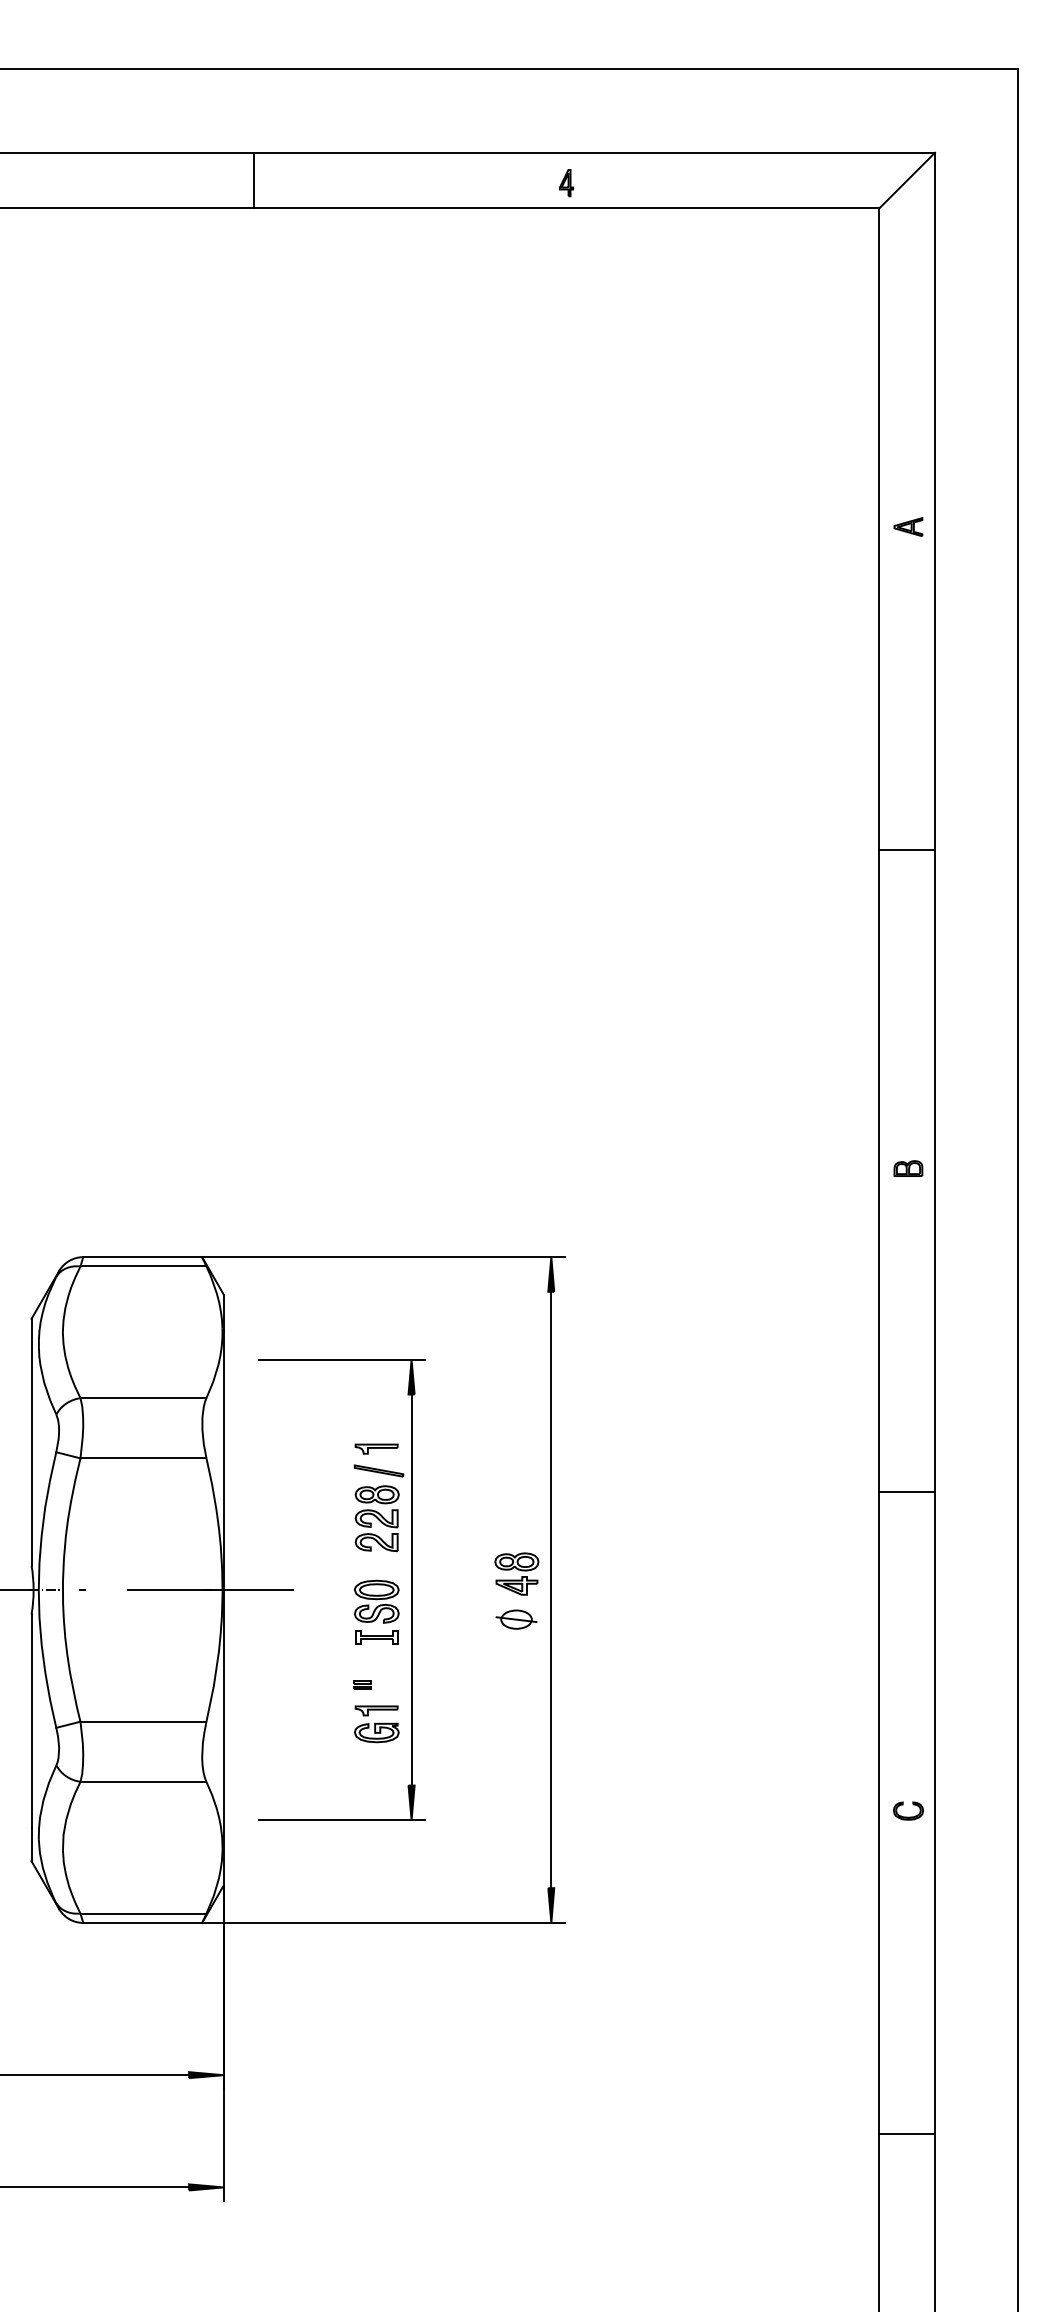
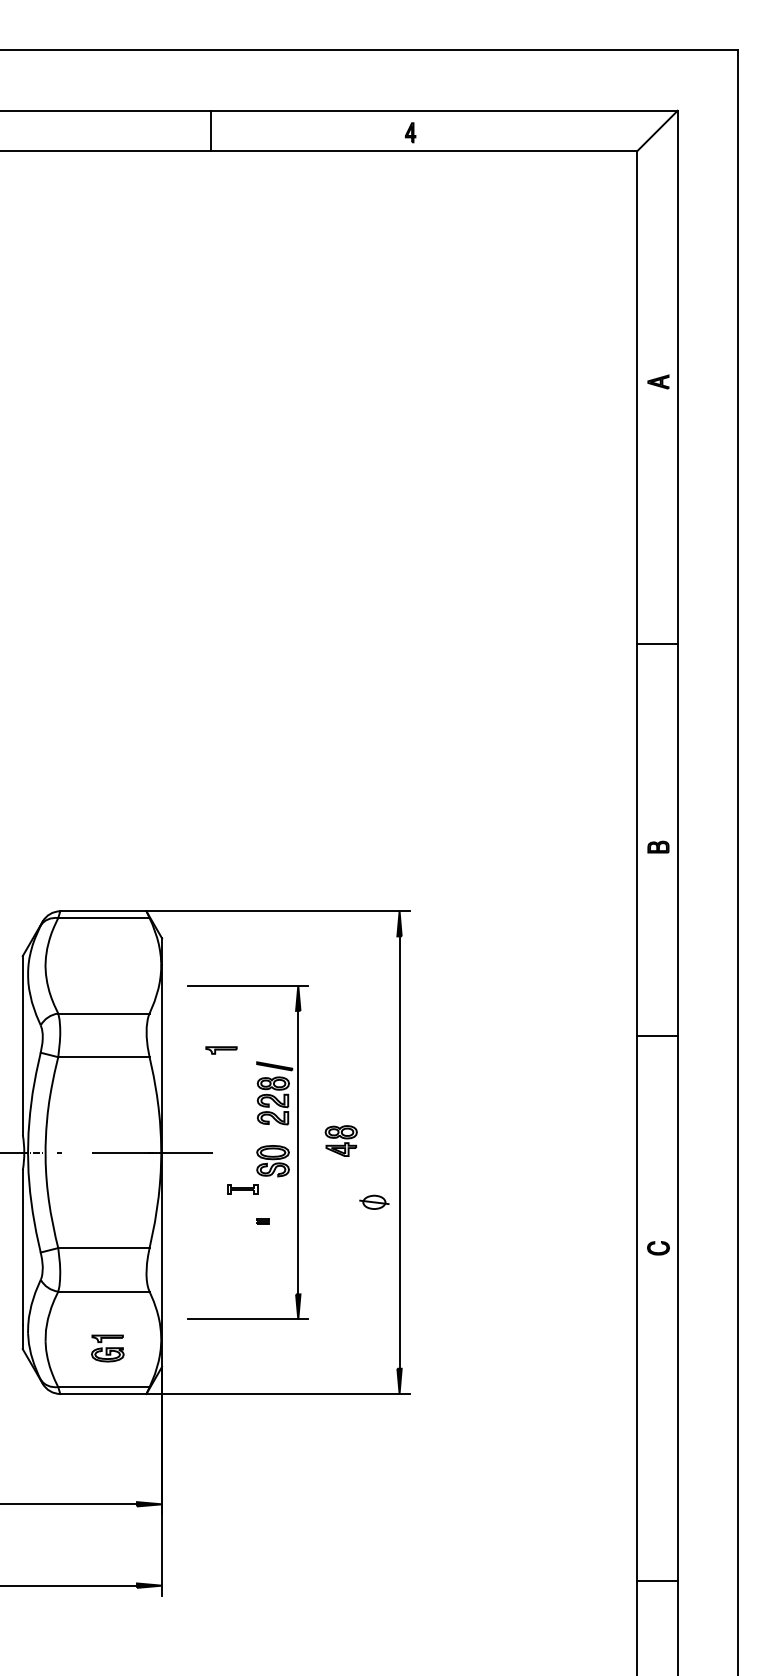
line: (253, 180) -> (211, 130), moved
line: (906, 850) -> (657, 644), moved
part: (376, 1448) -> (221, 1050), moved
line: (906, 1492) -> (657, 1036), moved
part: (516, 1573) -> (340, 1140), moved
part: (516, 1619) -> (374, 1202), moved
part: (376, 1637) -> (242, 1189), moved
part: (376, 1724) -> (107, 1348), moved
part: (908, 1810) -> (658, 1247), moved
line: (906, 2134) -> (657, 1581), moved

